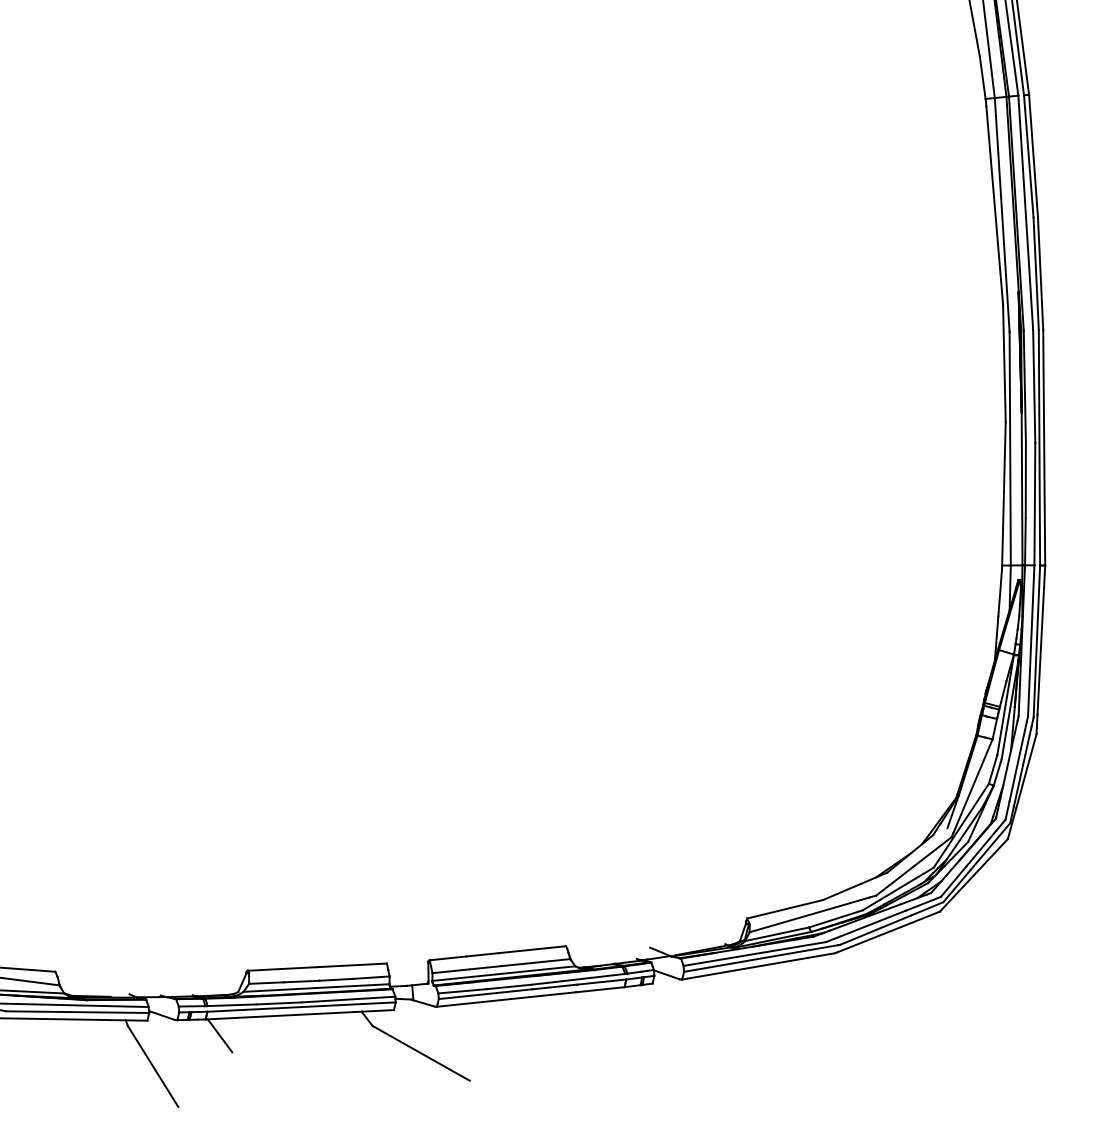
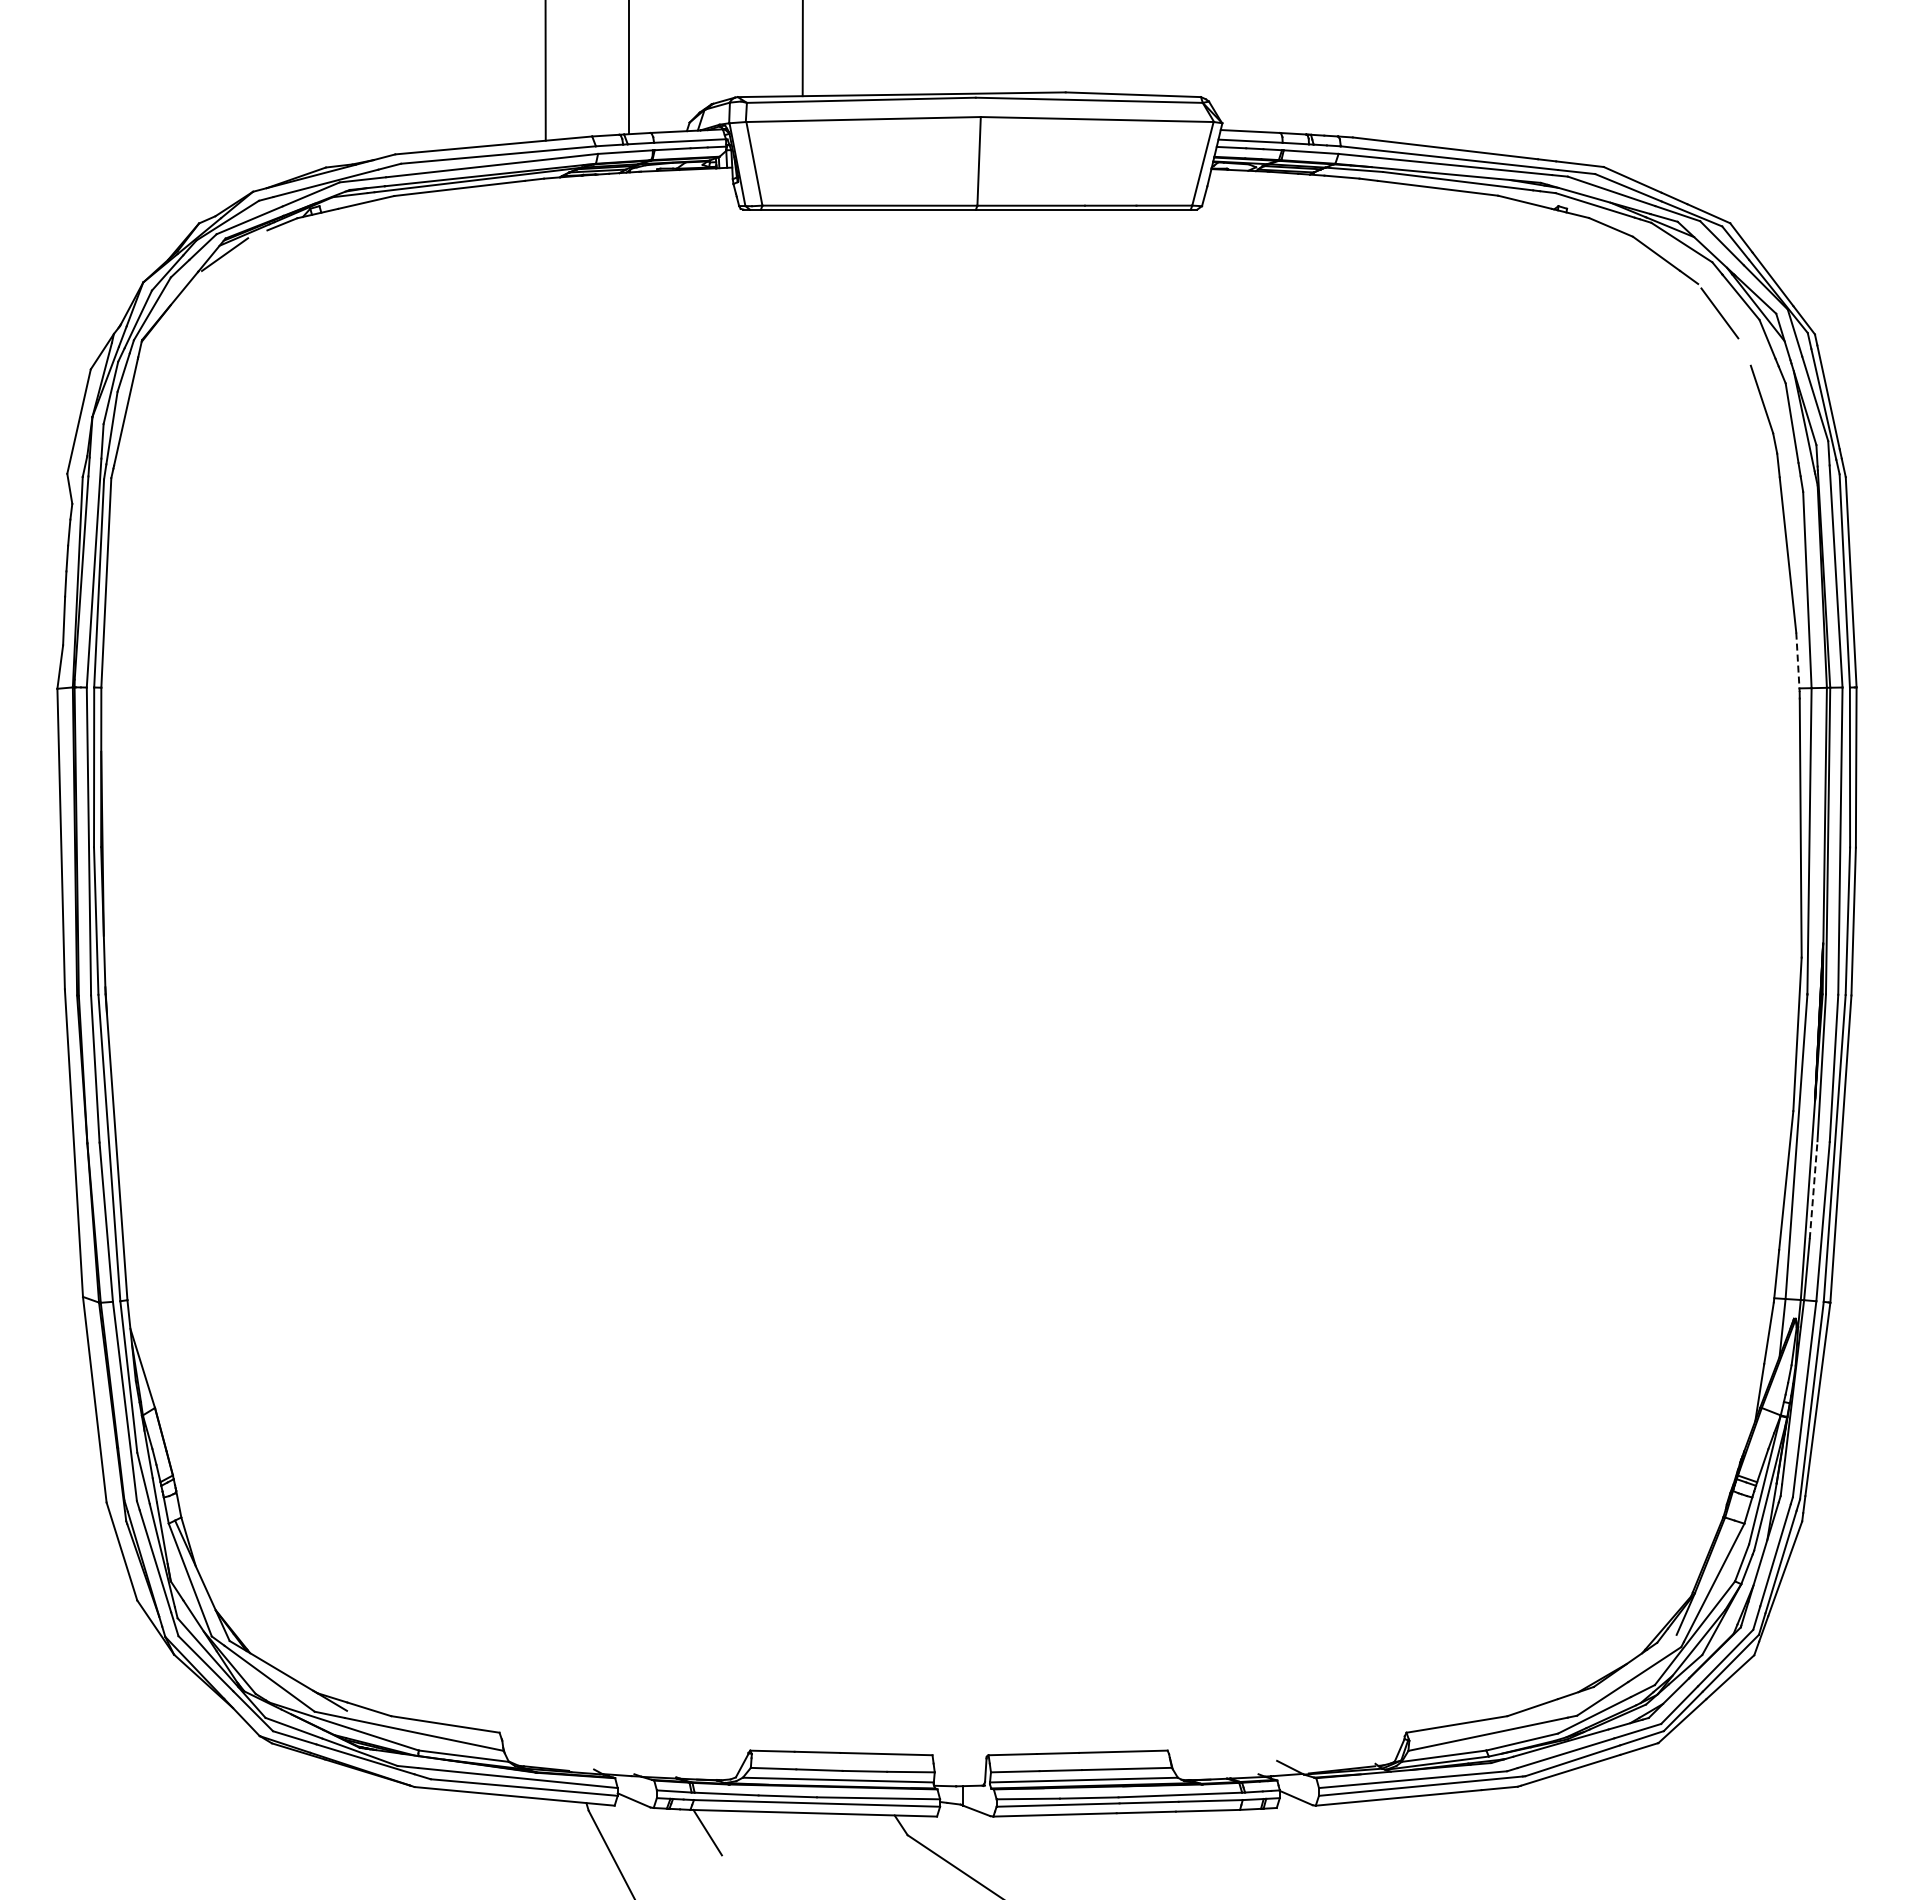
line: (982, 79) -> (1797, 662), solid -> dashed
line: (1025, 480) -> (1813, 1189), solid -> dashed

